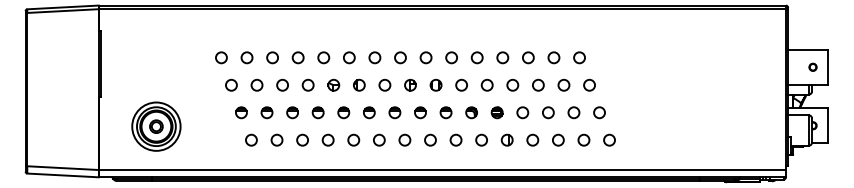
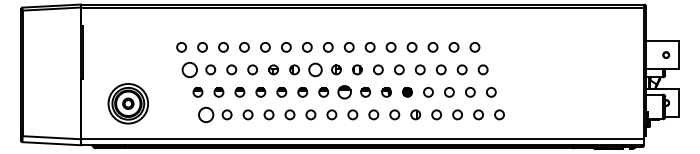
circle: (231, 84) -> (189, 69), size x1.6
circle: (384, 84) -> (315, 69), size x1.4
part: (420, 112) -> (344, 92), size x1.4
circle: (251, 139) -> (206, 114), size x1.6

